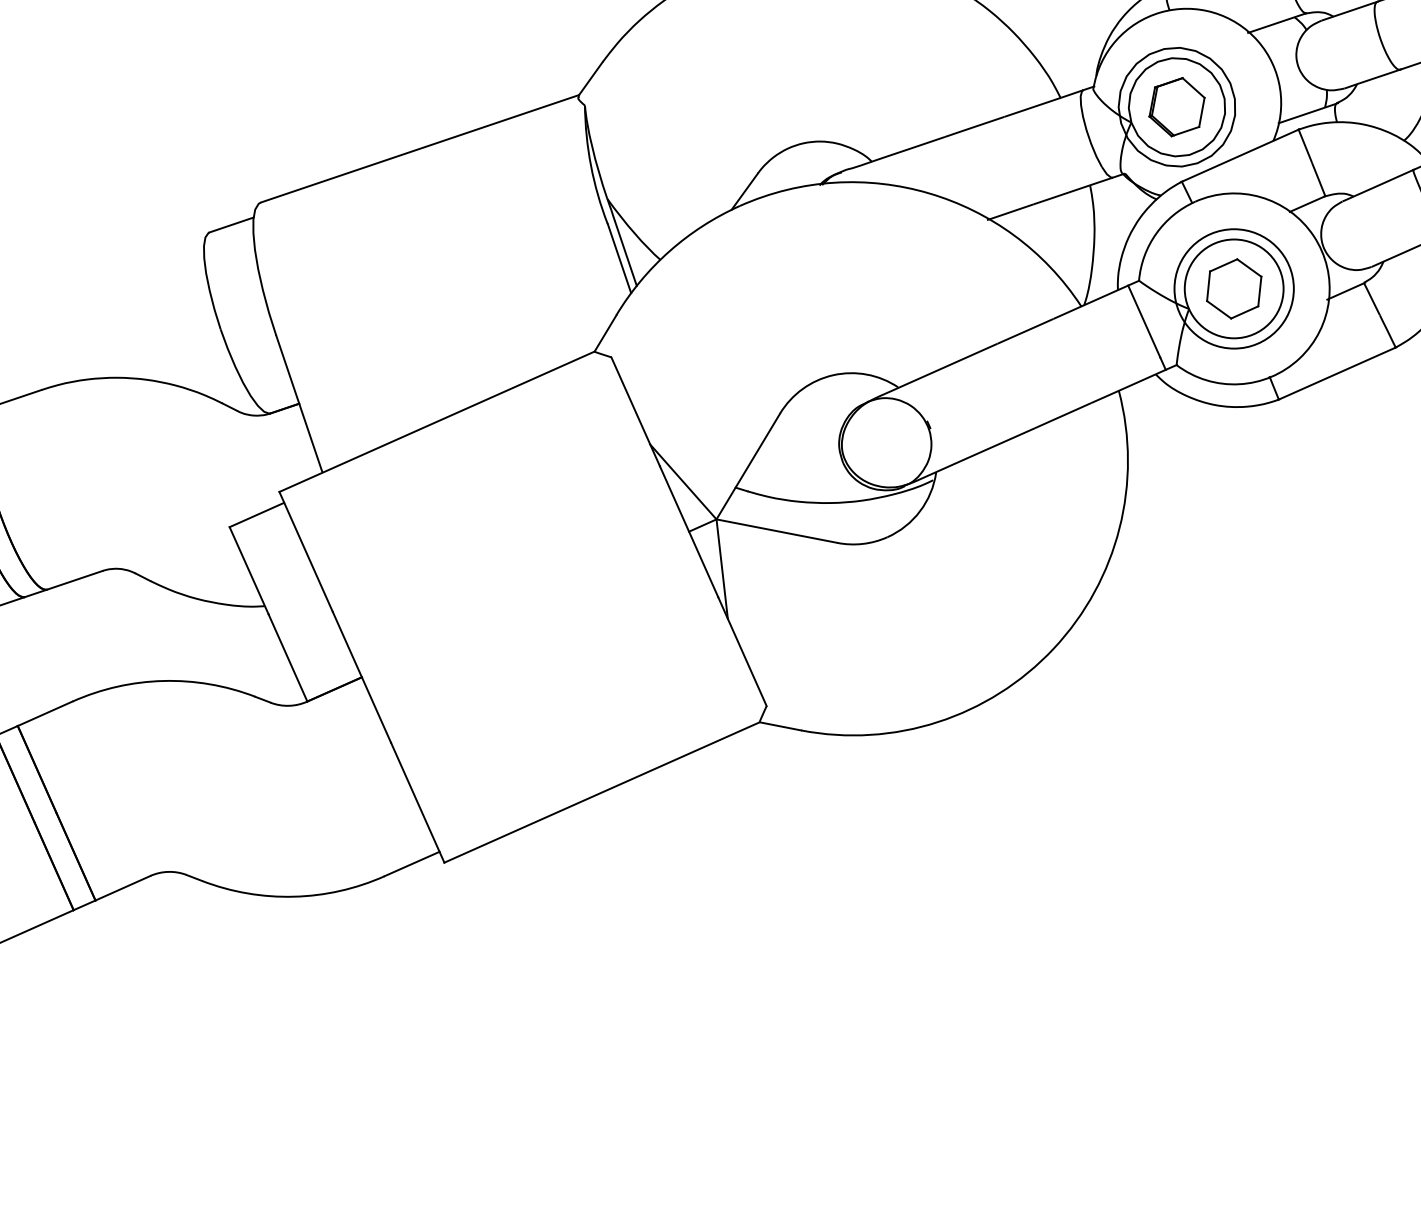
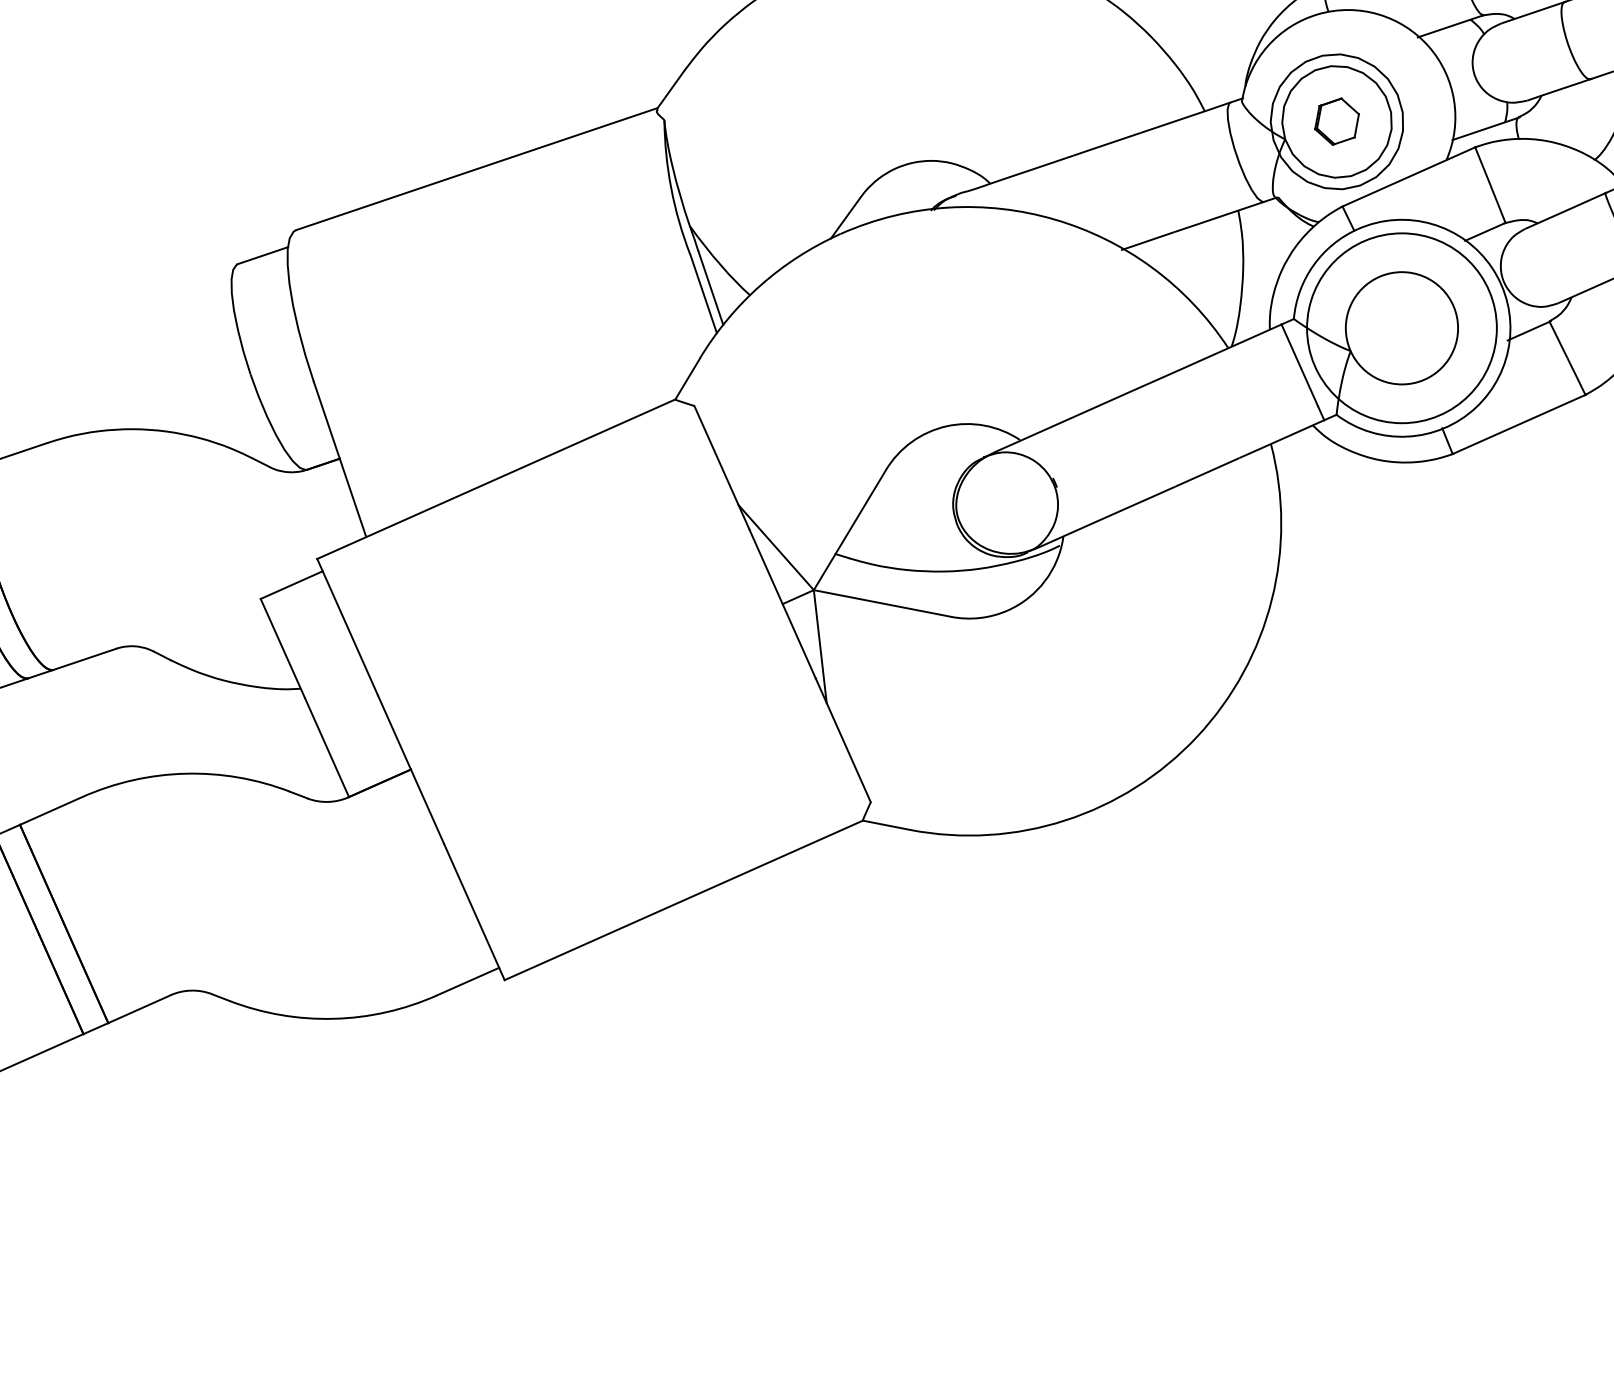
part: (1176, 106) -> (1336, 121), size x0.7
circle: (1233, 289) -> (1401, 328), size x1.4
part: (1233, 289) -> (1401, 328), removed

